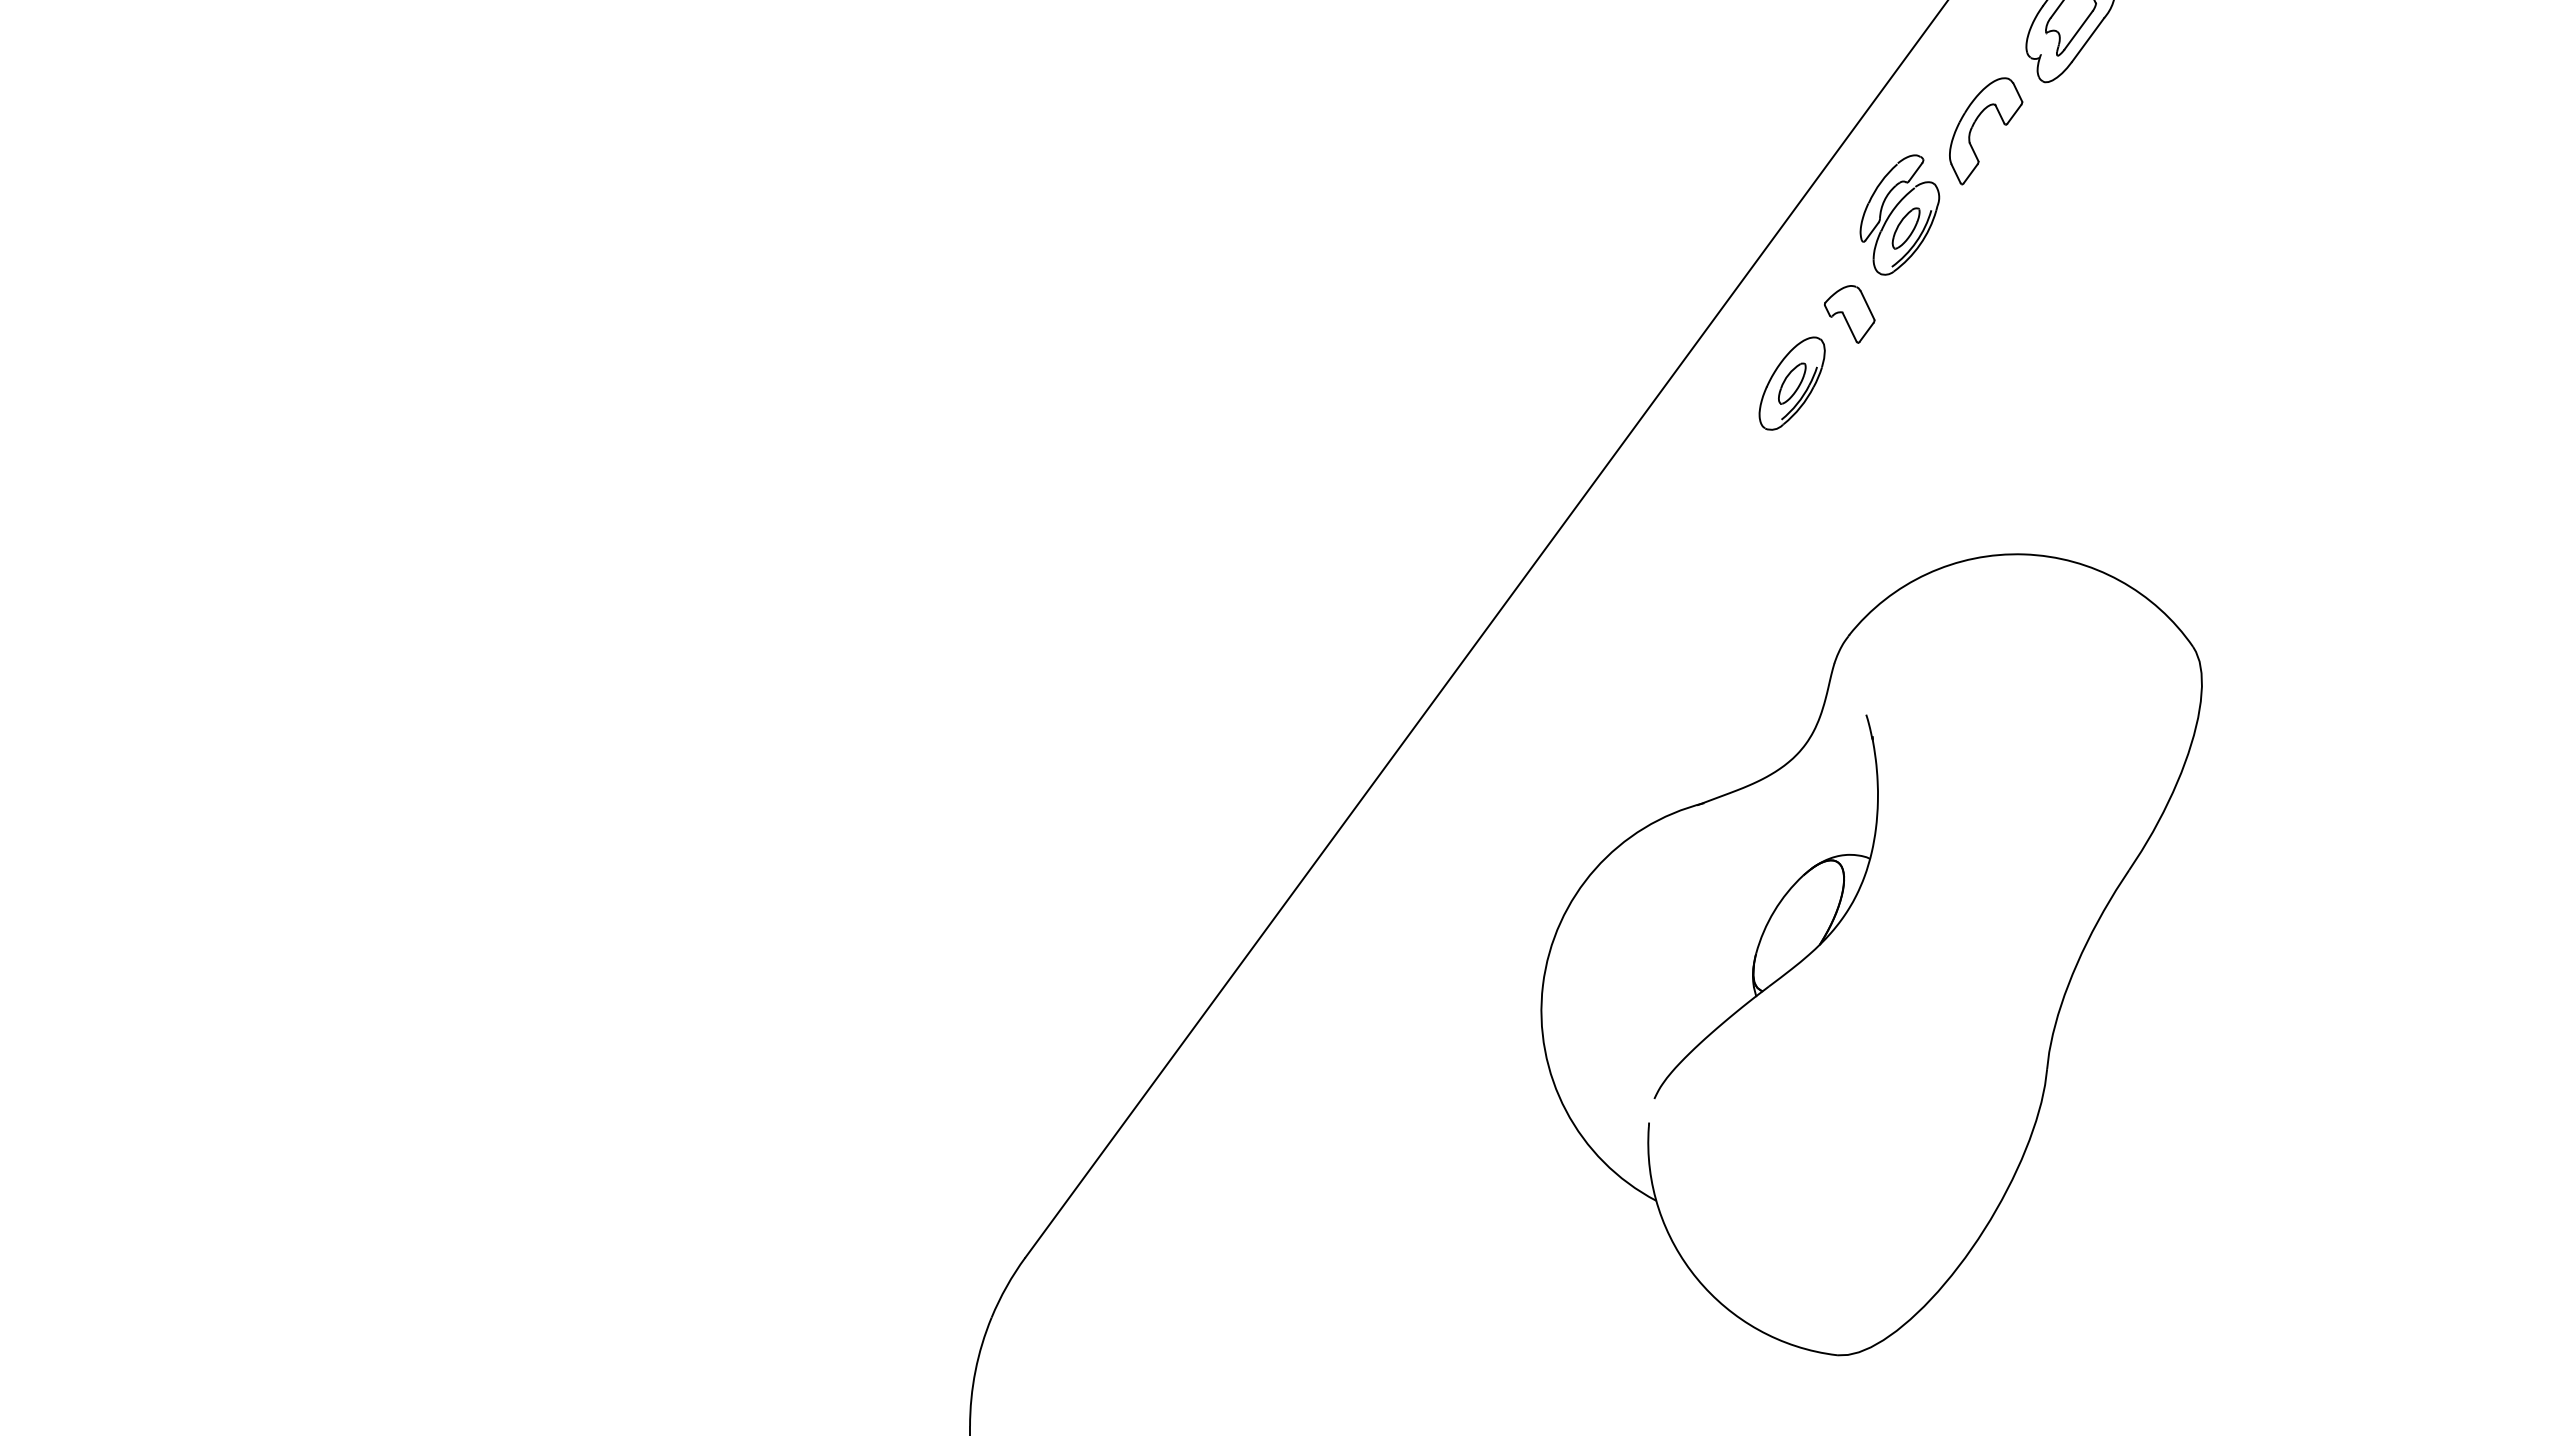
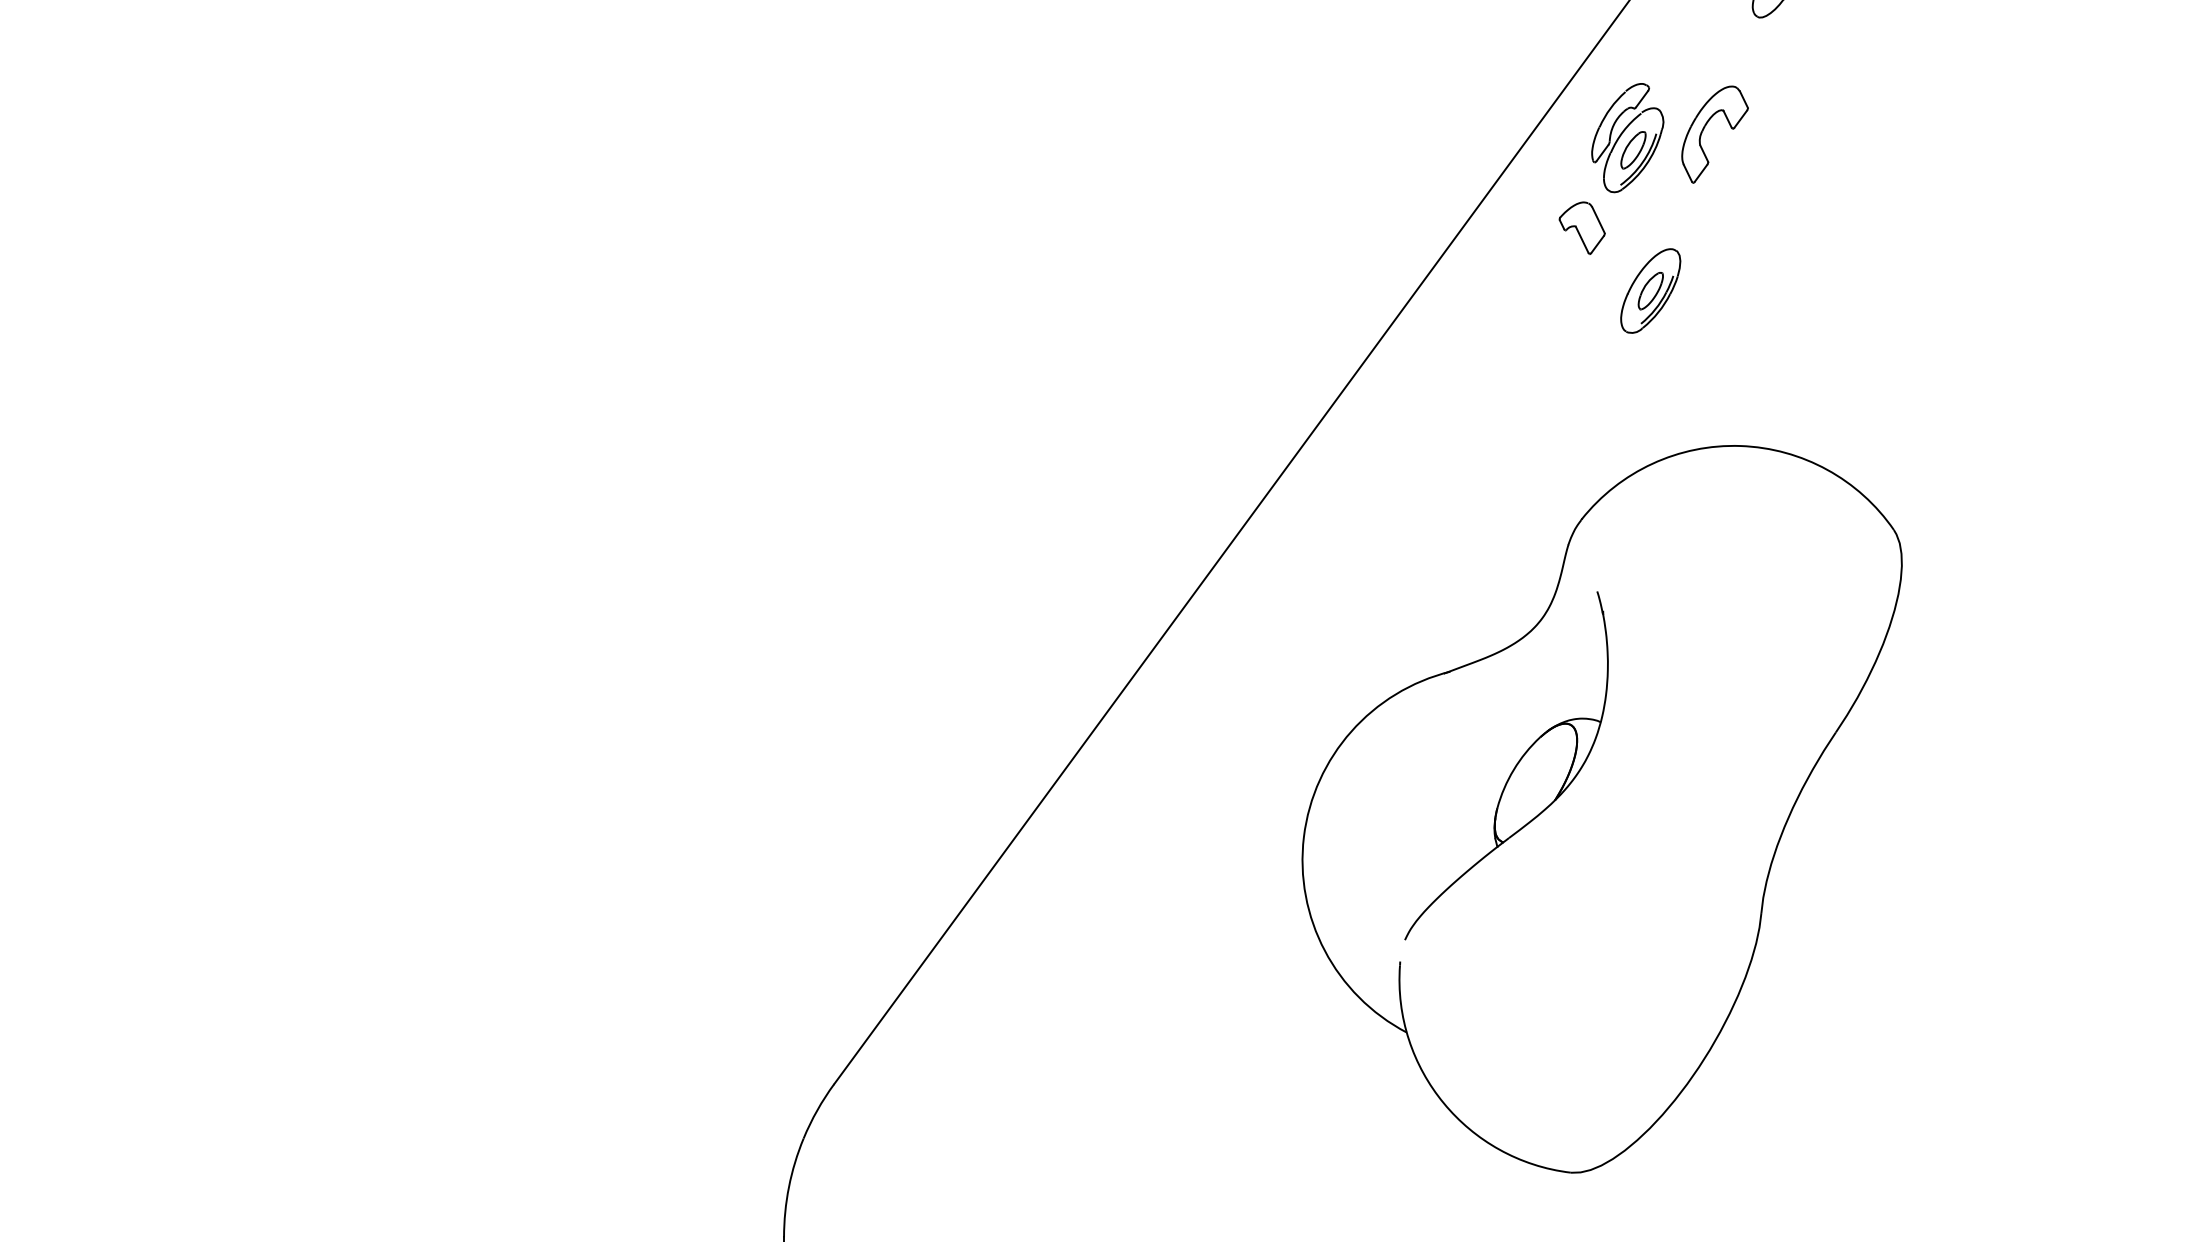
part: (1973, 127) -> (1703, 131), moved
part: (1791, 383) -> (1650, 290), moved

